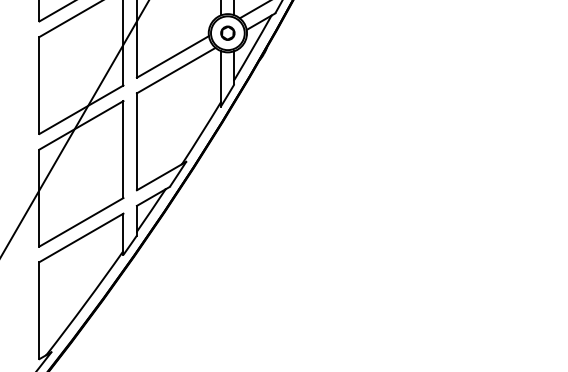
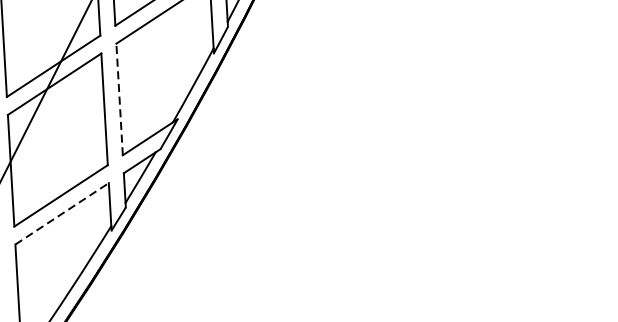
line: (136, 141) -> (119, 99), solid -> dashed
line: (81, 237) -> (62, 213), solid -> dashed

